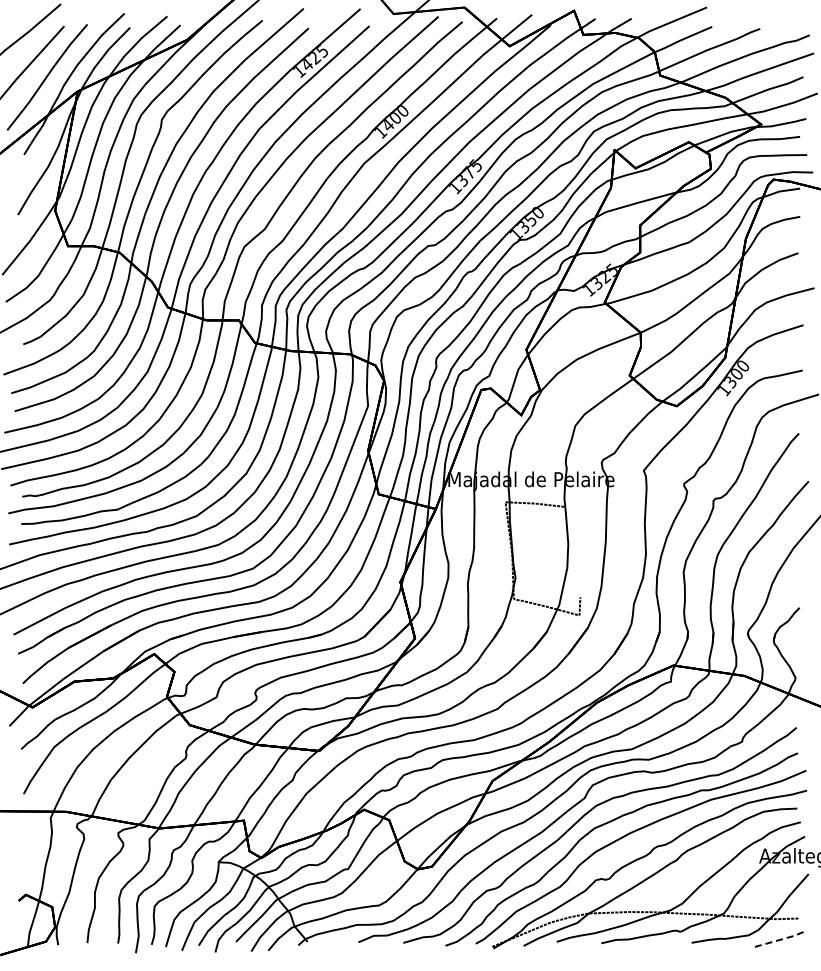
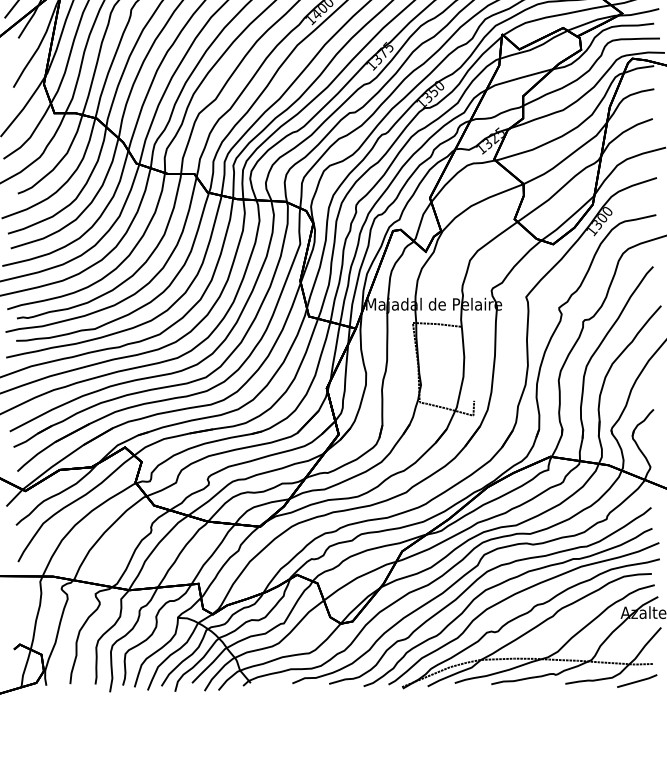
line: (780, 939) -> (638, 681), dashed -> solid

